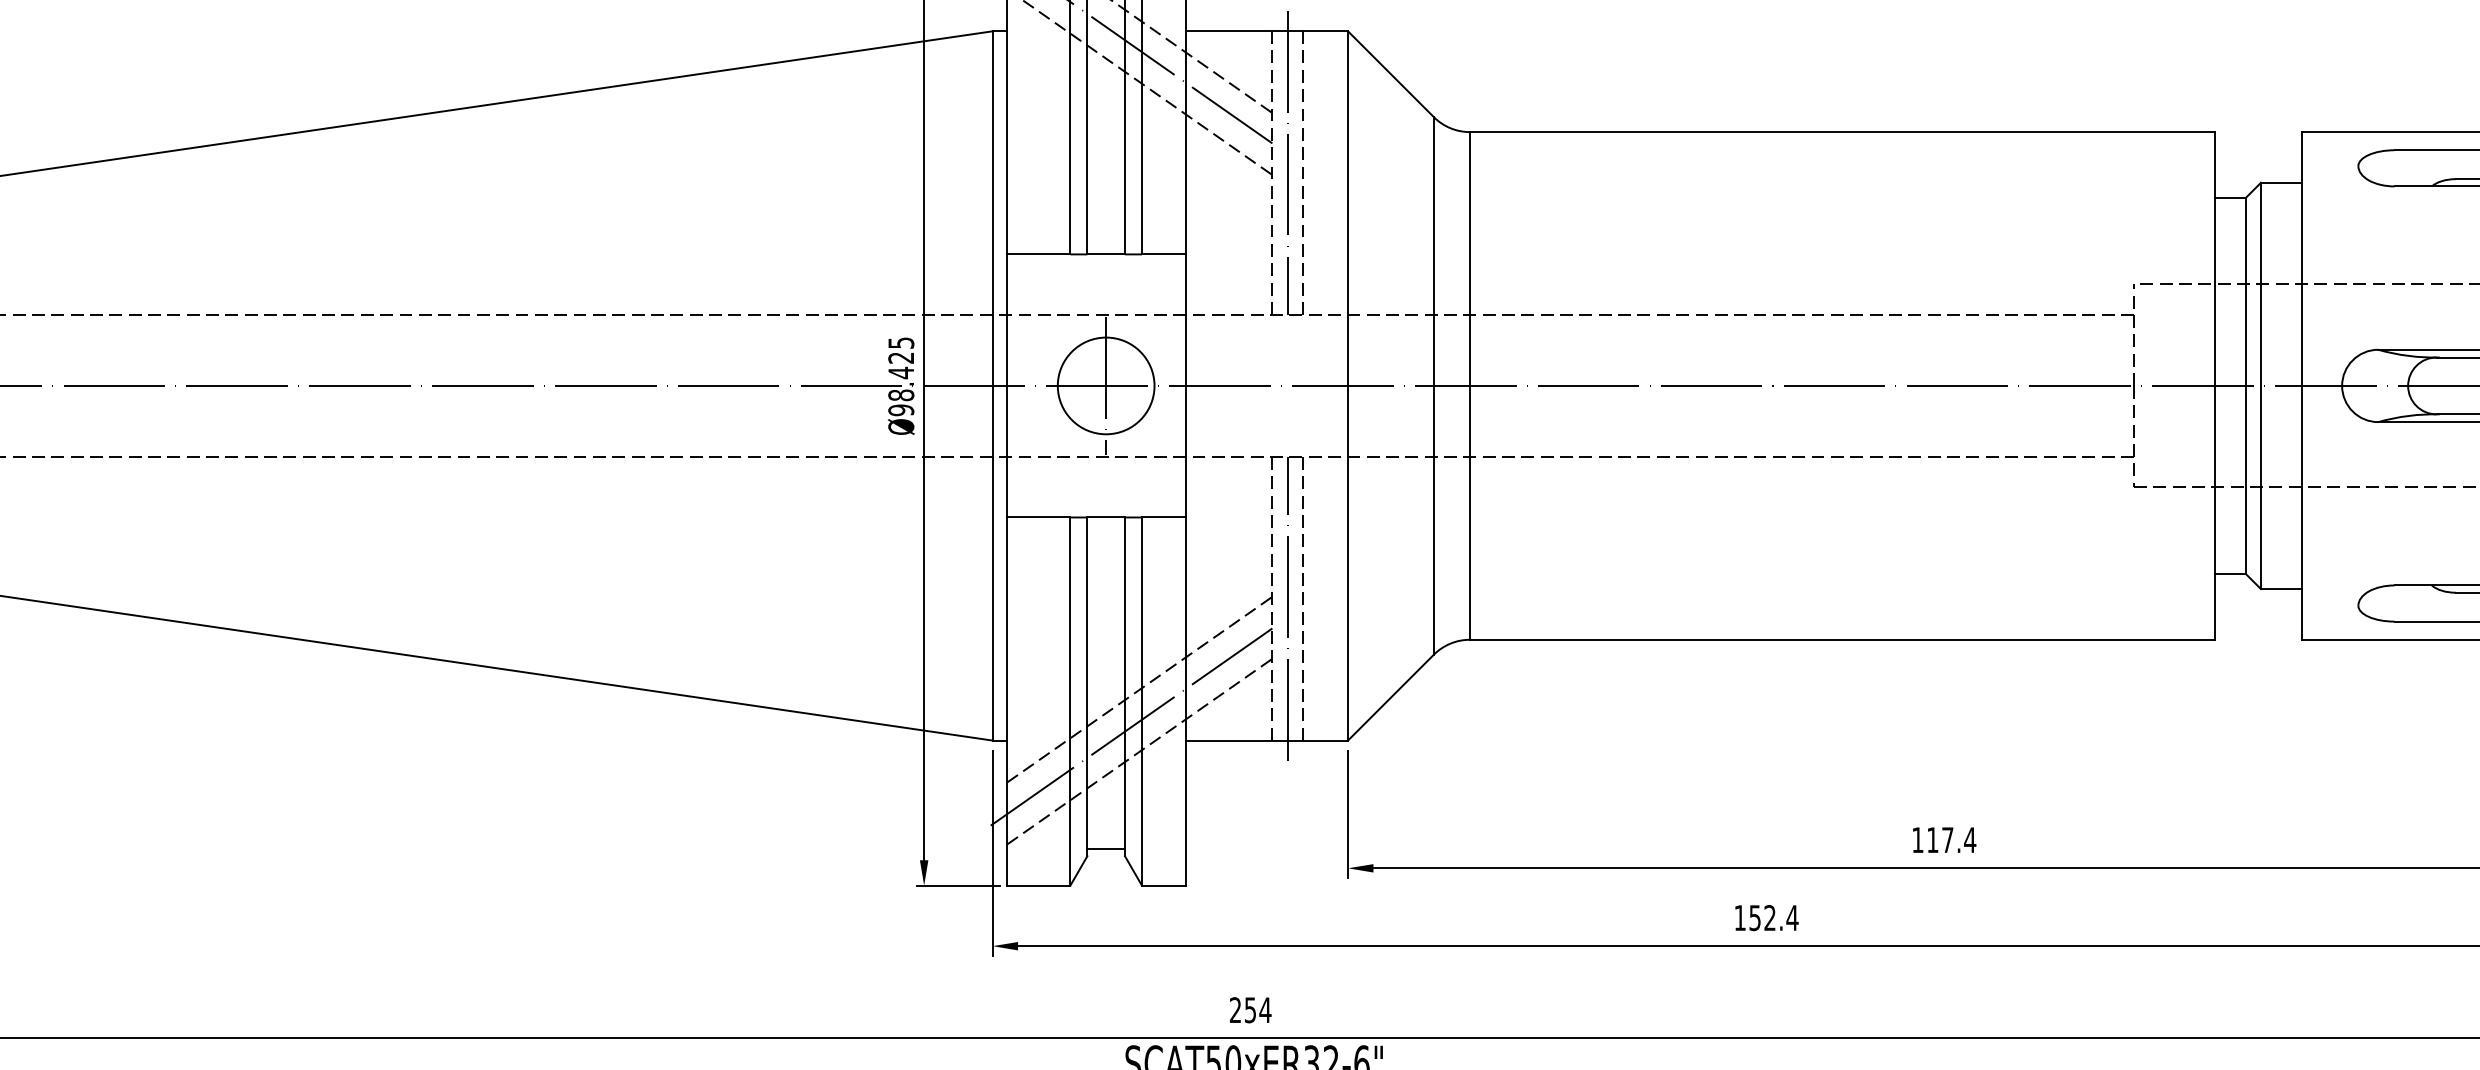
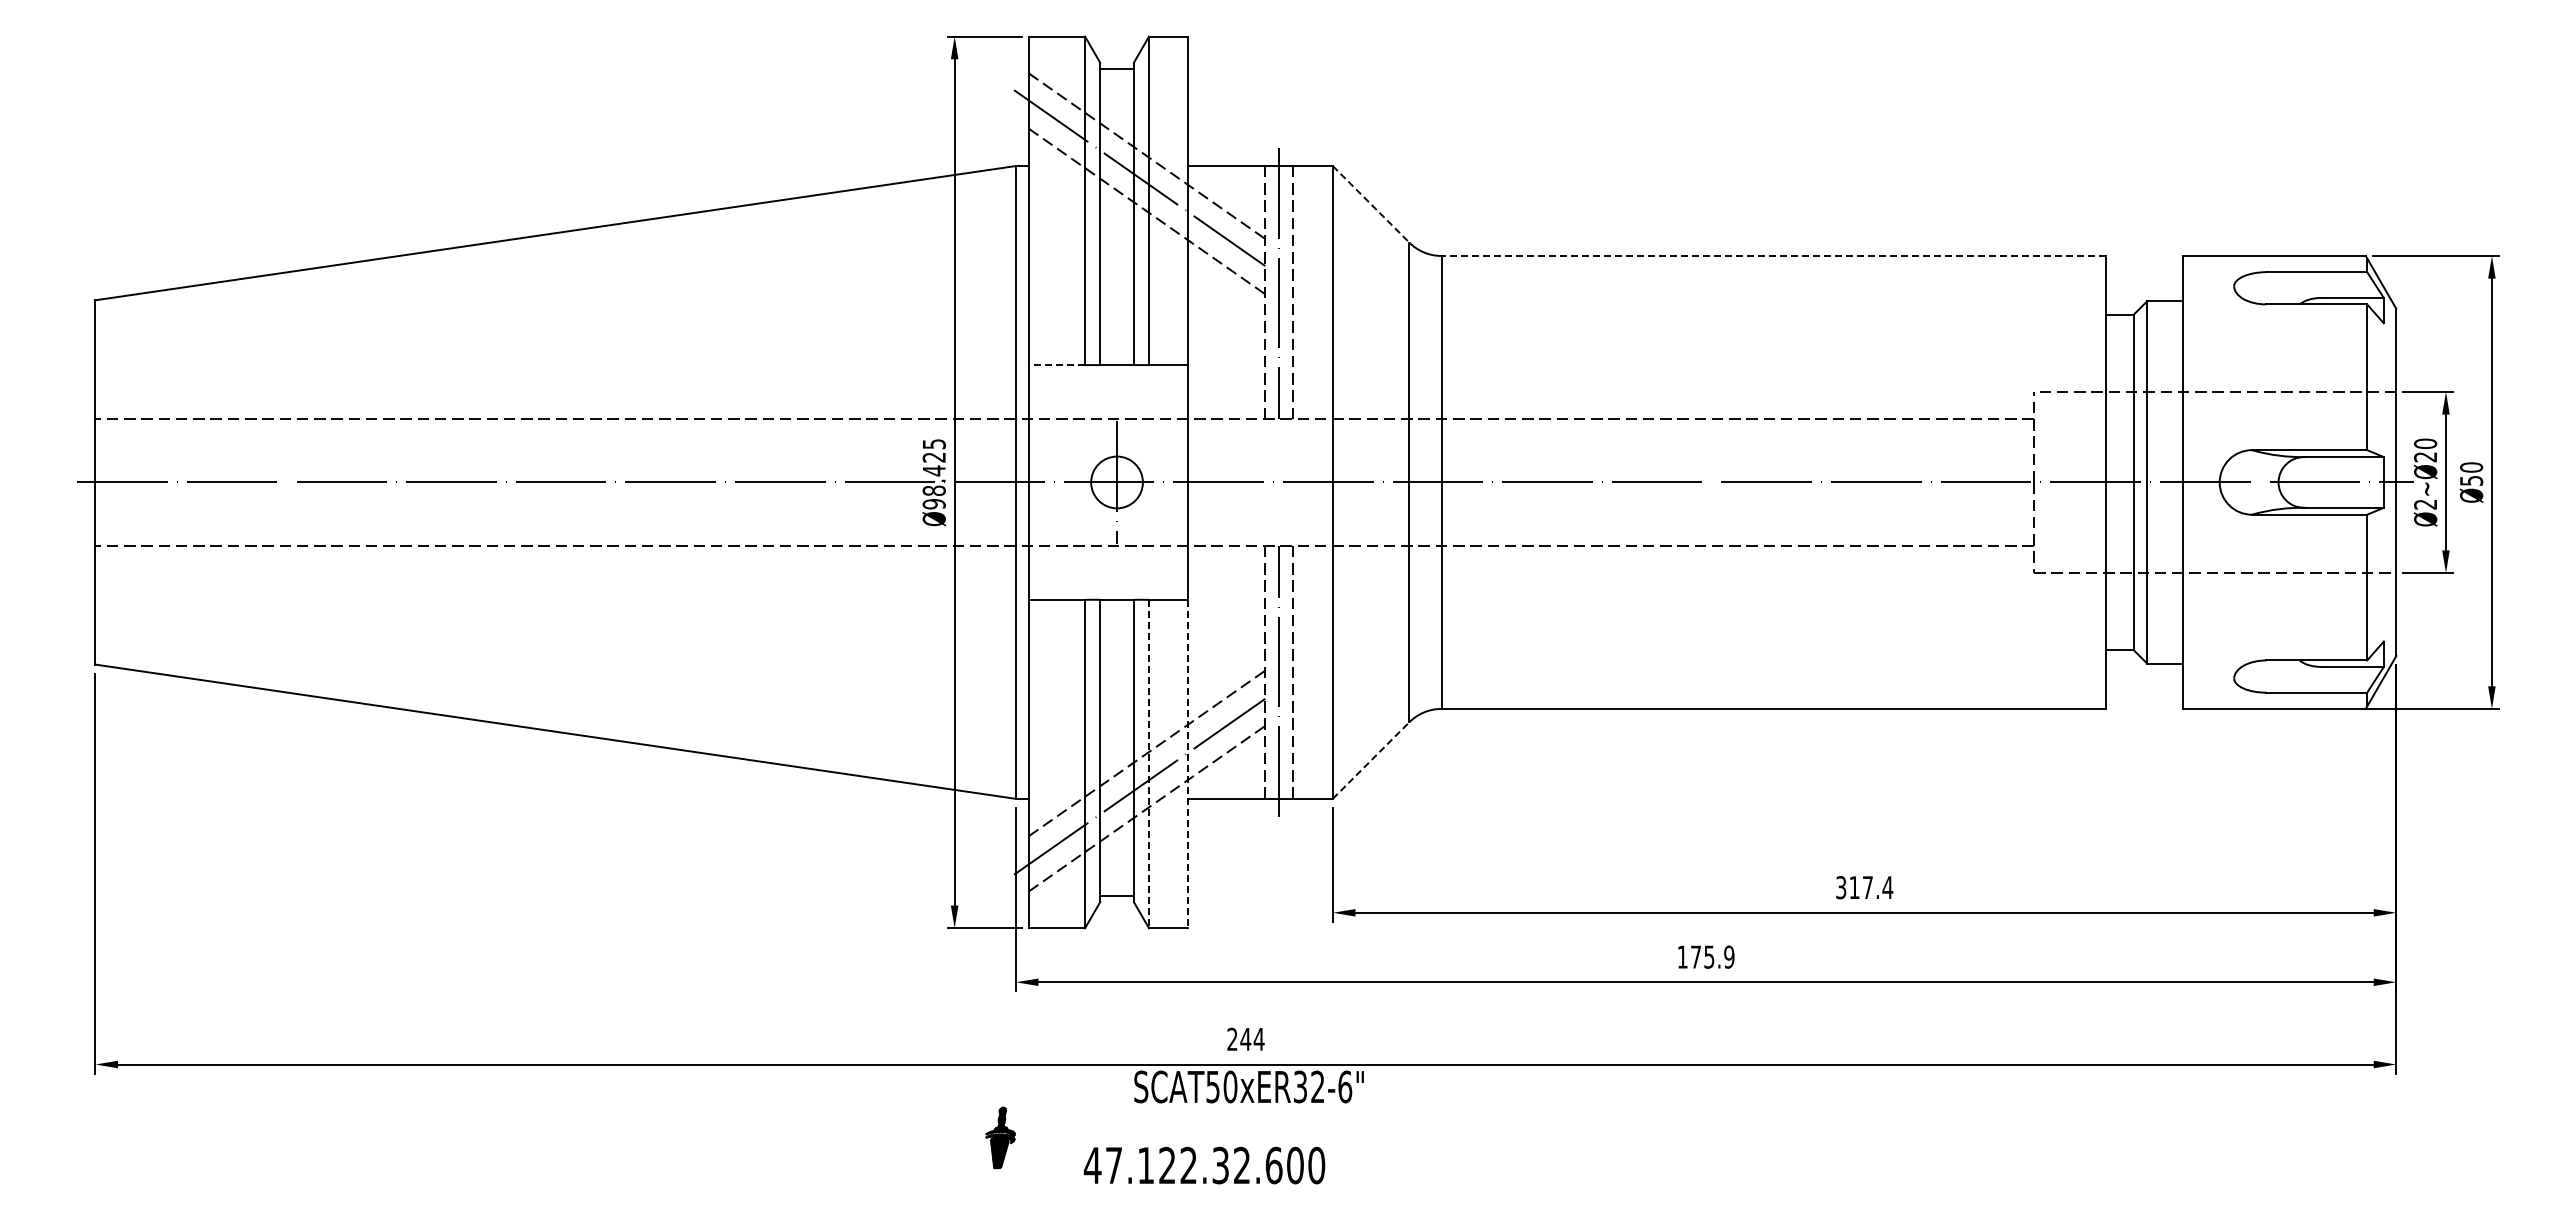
line: (1391, 74) -> (1371, 204), solid -> dashed
line: (1841, 131) -> (1773, 255), solid -> dashed
line: (1038, 254) -> (1056, 365), solid -> dashed
circle: (1105, 385) -> (1116, 482), size x0.6
line: (1391, 697) -> (1371, 760), solid -> dashed
line: (1142, 702) -> (1149, 764), solid -> dashed
line: (1186, 702) -> (1188, 764), solid -> dashed
text: (1918, 839) -> (1841, 887), 117.4 -> 317.4
text: (1773, 917) -> (1712, 956), 152.4 -> 175.9
text: (1250, 1010) -> (1245, 1039), 254 -> 244

